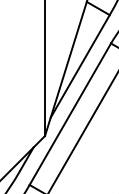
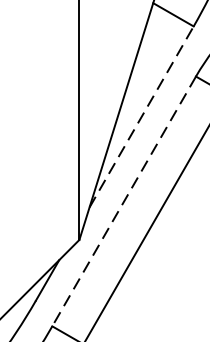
line: (80, 65) -> (142, 115), solid -> dashed
line: (70, 114) -> (124, 201), solid -> dashed

